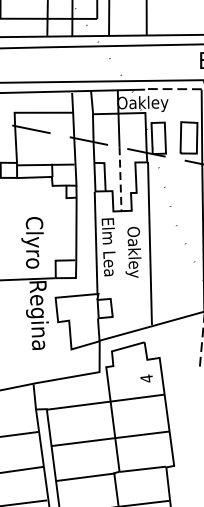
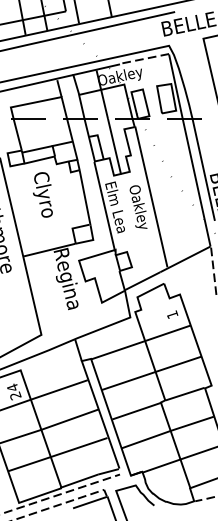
line: (120, 179) -> (114, 146), dashed -> solid
text: (31, 241) -> (42, 194), moved
text: (146, 378) -> (172, 314), 4 -> 1

